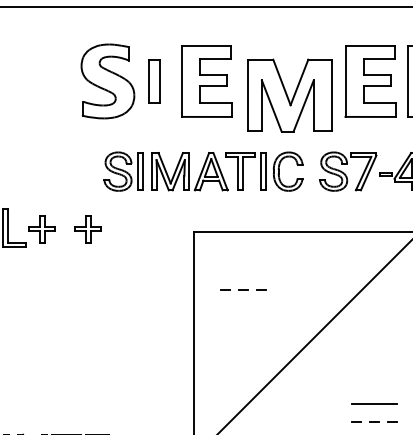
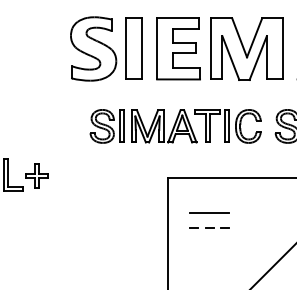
part: (154, 81) -> (133, 49), size x1.67
part: (289, 95) -> (246, 49), moved
part: (87, 229) -> (76, 176), removed
line: (242, 272) -> (209, 213), added

